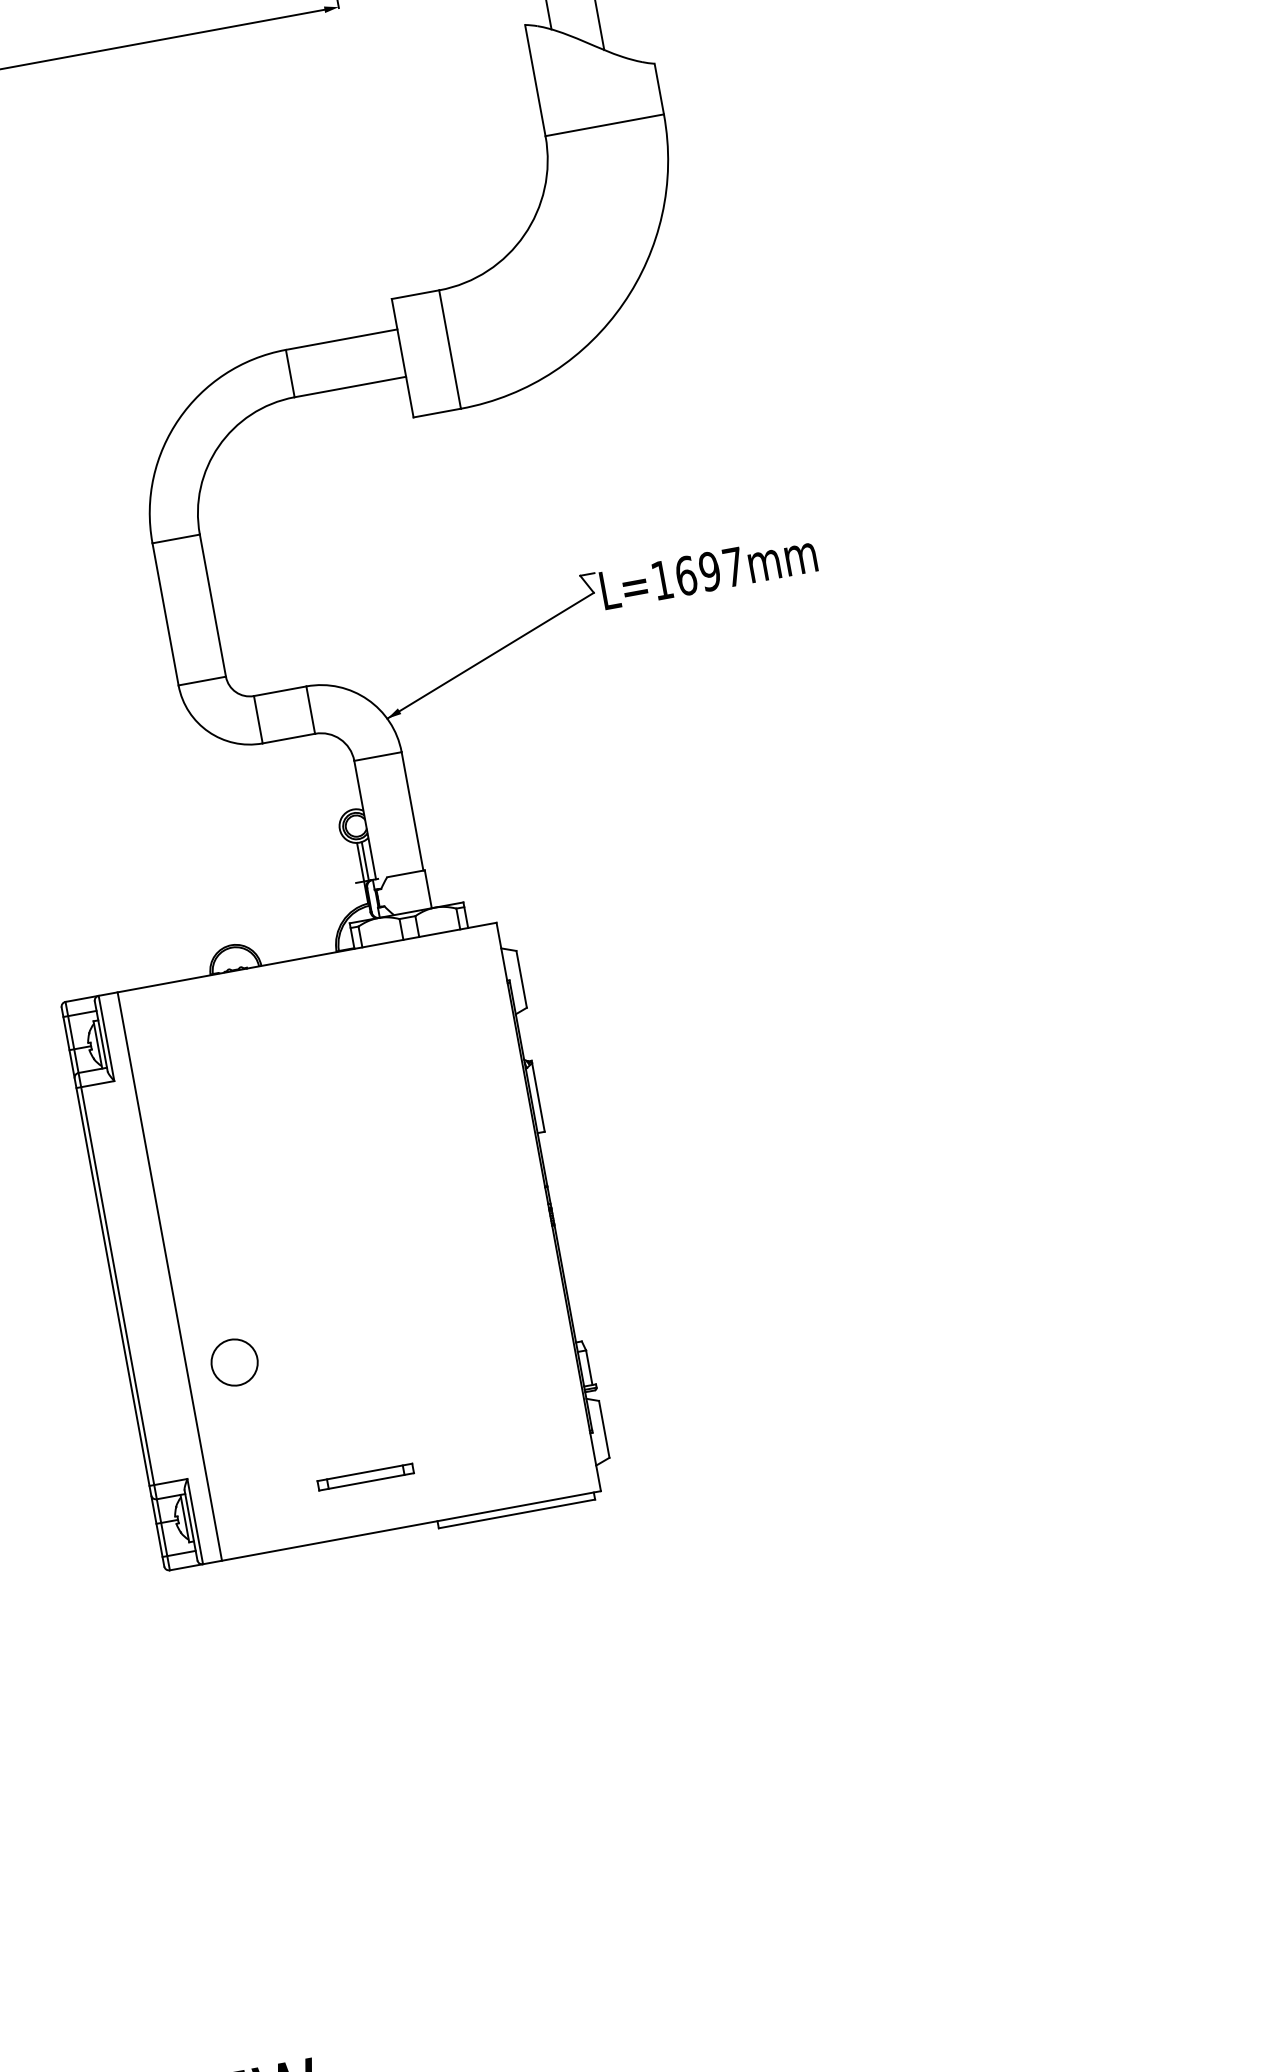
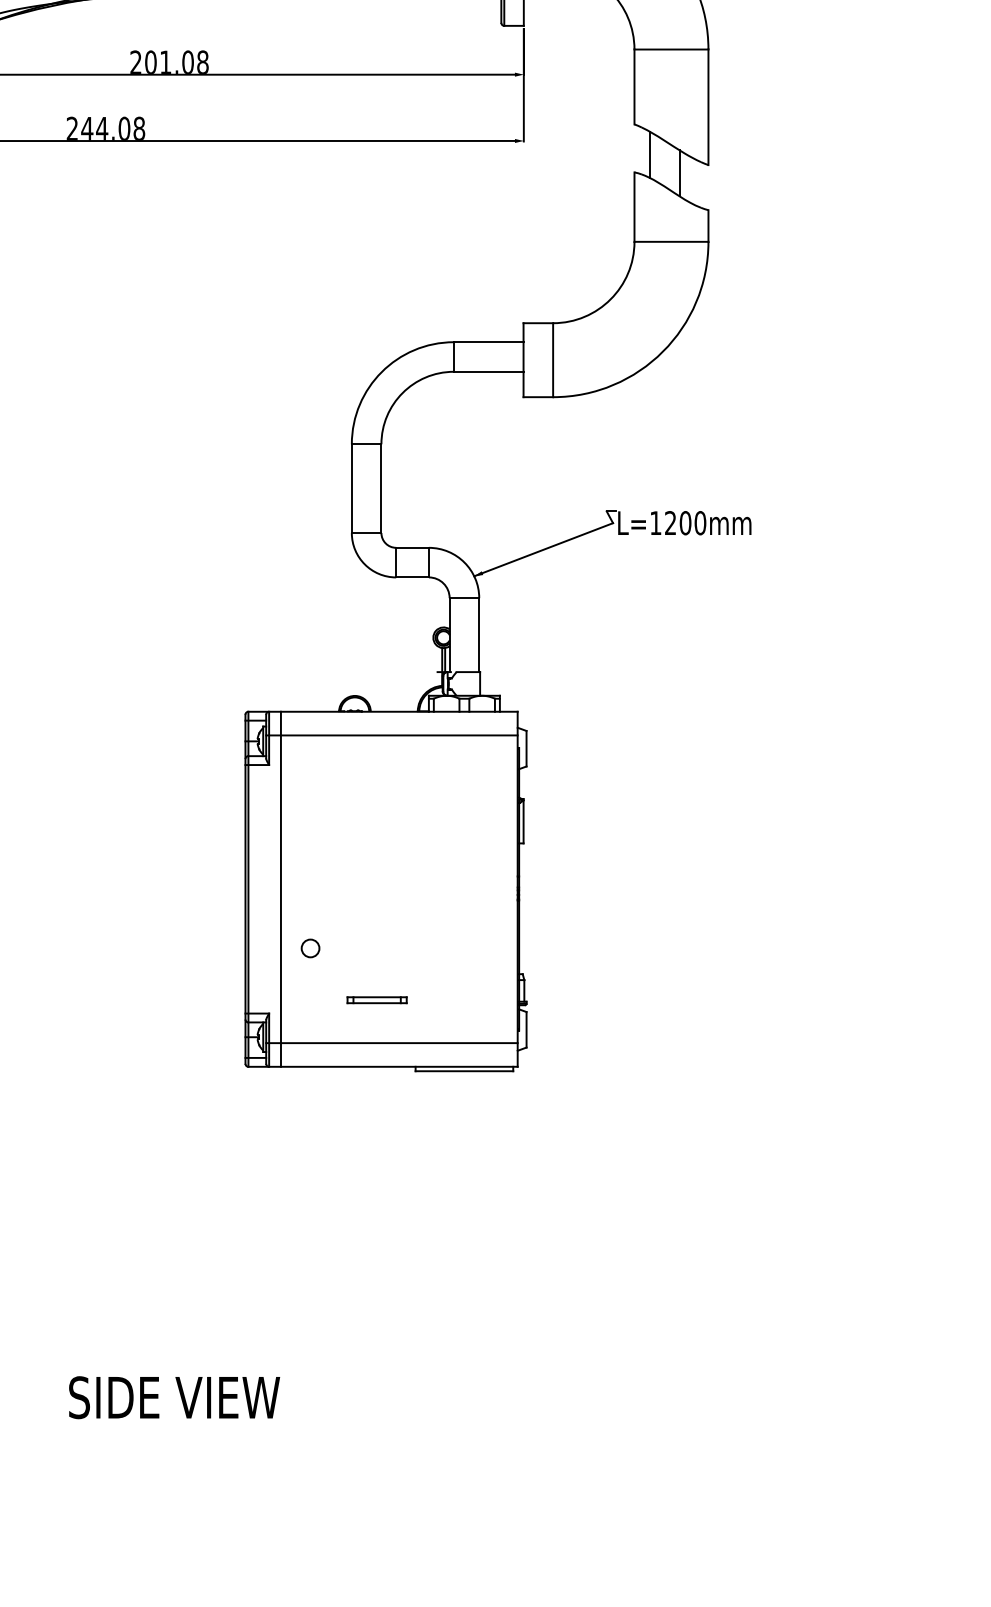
text: (709, 572) -> (685, 523), L=1697mm -> L=1200mm
line: (301, 997) -> (391, 735), added
circle: (234, 1362) -> (310, 948), size x0.62
part: (364, 1477) -> (376, 1000), moved
line: (392, 1490) -> (391, 1043), added

